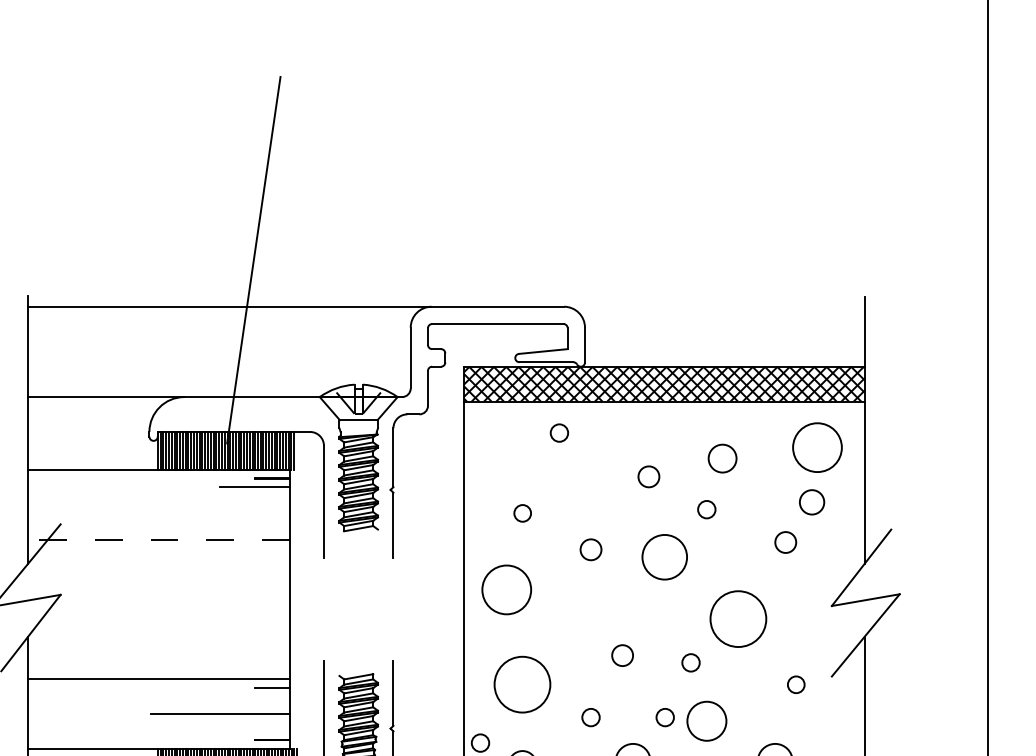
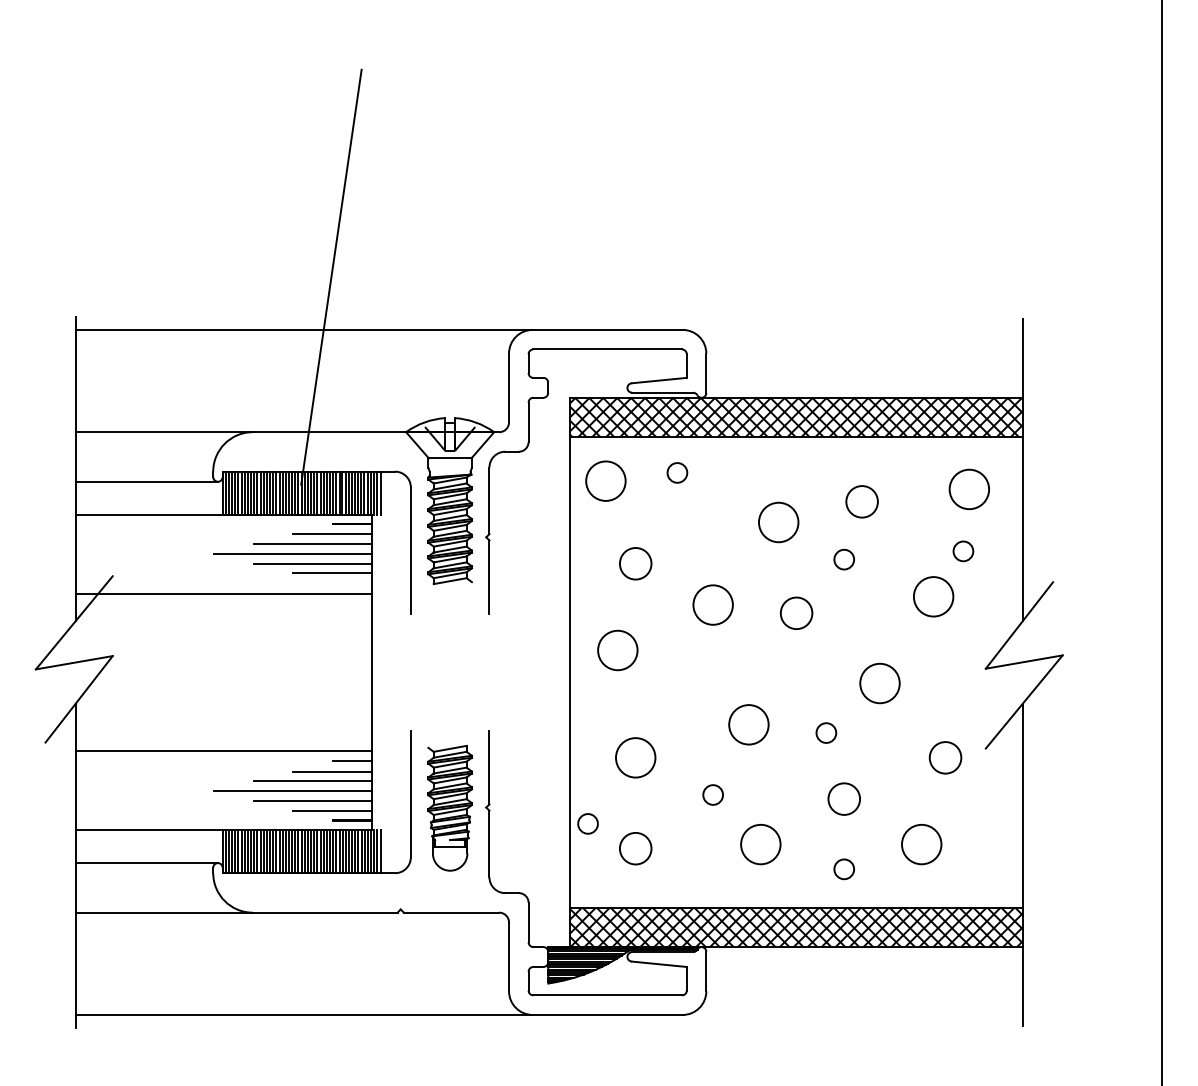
circle: (495, 439) -> (605, 480), added
line: (90, 440) -> (146, 481), added
circle: (816, 447) -> (968, 489), size x0.71
line: (297, 450) -> (380, 492), added
circle: (648, 476) -> (778, 522), size x1.67
line: (237, 495) -> (312, 543), added
circle: (812, 502) -> (963, 551), size x0.71
line: (220, 504) -> (293, 553), added
line: (237, 513) -> (312, 563), added
circle: (522, 513) -> (635, 563), size x1.67
line: (254, 521) -> (332, 573), added
line: (158, 539) -> (223, 593), dashed -> solid
circle: (785, 542) -> (933, 596), size x1.67
circle: (590, 549) -> (712, 604), size x1.67
circle: (664, 556) -> (796, 612), size x0.62
circle: (506, 589) -> (617, 650), size x0.71
circle: (737, 619) -> (879, 683), size x0.62
circle: (622, 655) -> (748, 724), size x1.67
circle: (522, 684) -> (635, 757), size x0.62
circle: (796, 684) -> (945, 757), size x1.67
line: (254, 696) -> (332, 771), added
line: (237, 705) -> (312, 781), added
circle: (664, 717) -> (796, 794), removed
circle: (706, 720) -> (843, 798), size x0.71
line: (237, 722) -> (312, 800), added
line: (254, 731) -> (332, 810), added

